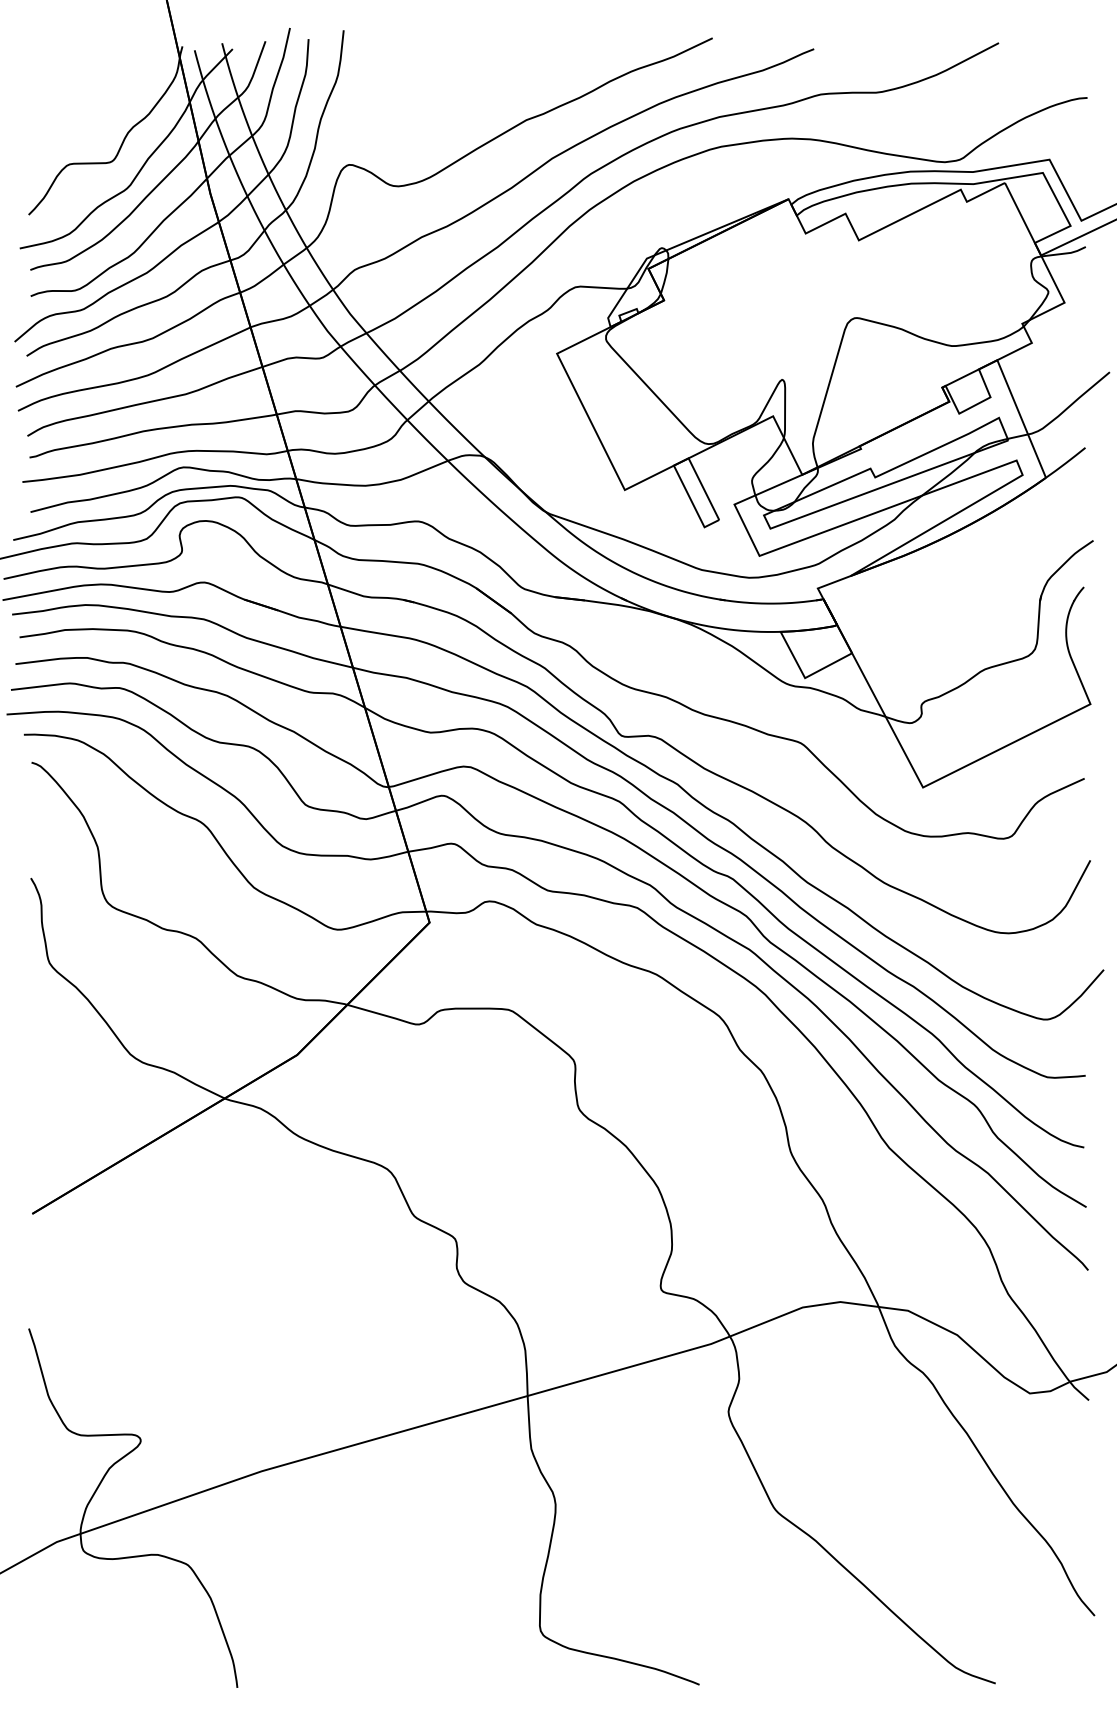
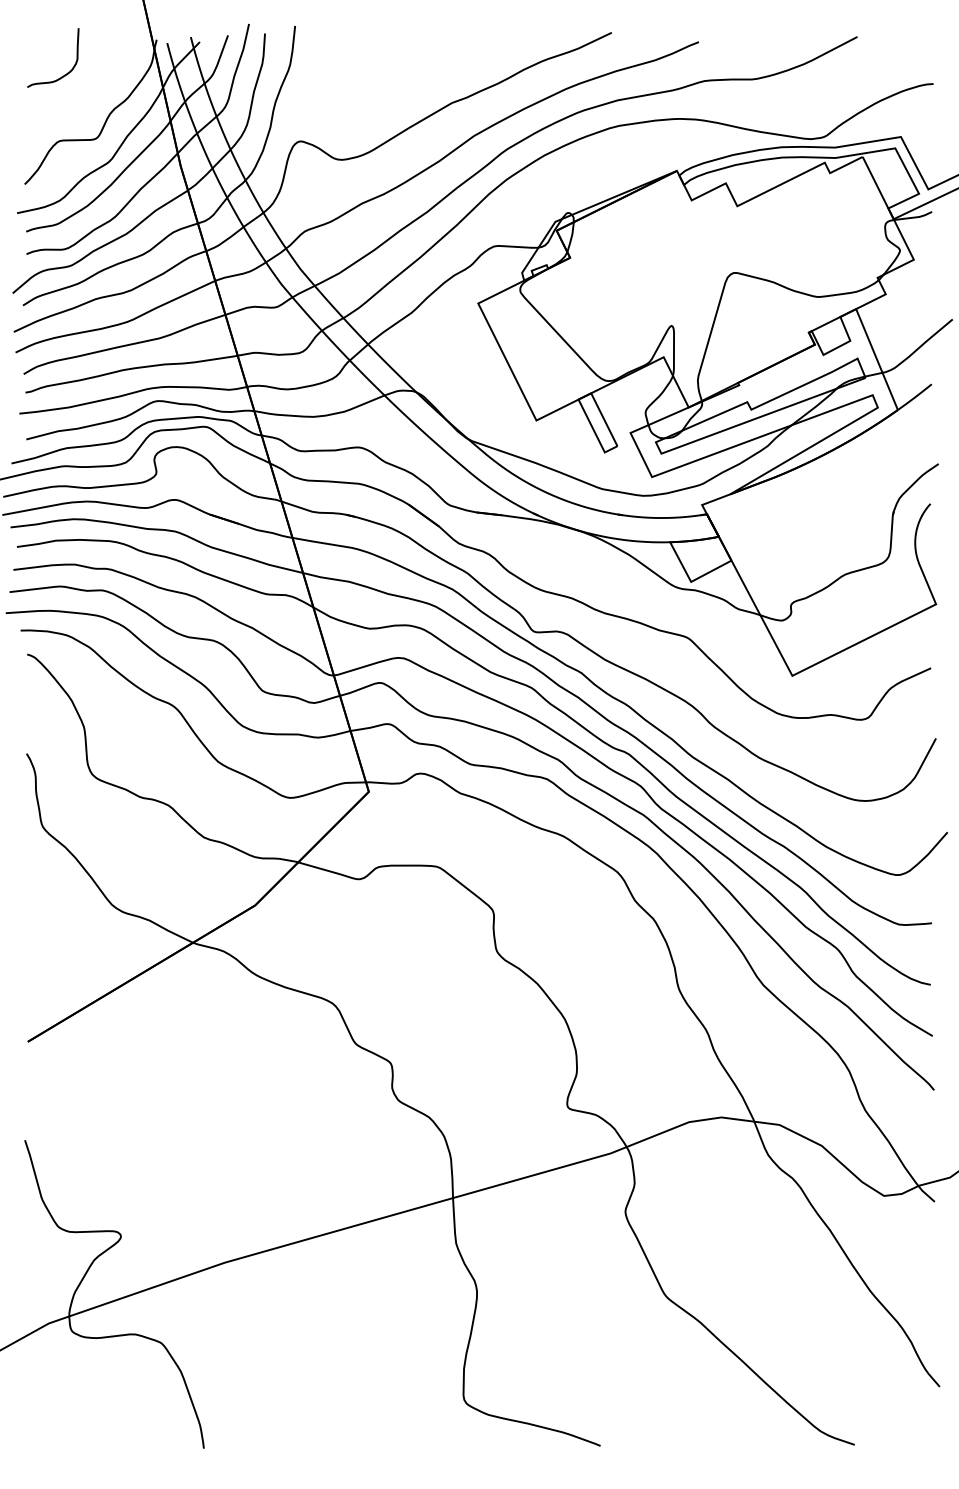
curve: (74, 87) -> (64, 75), added

